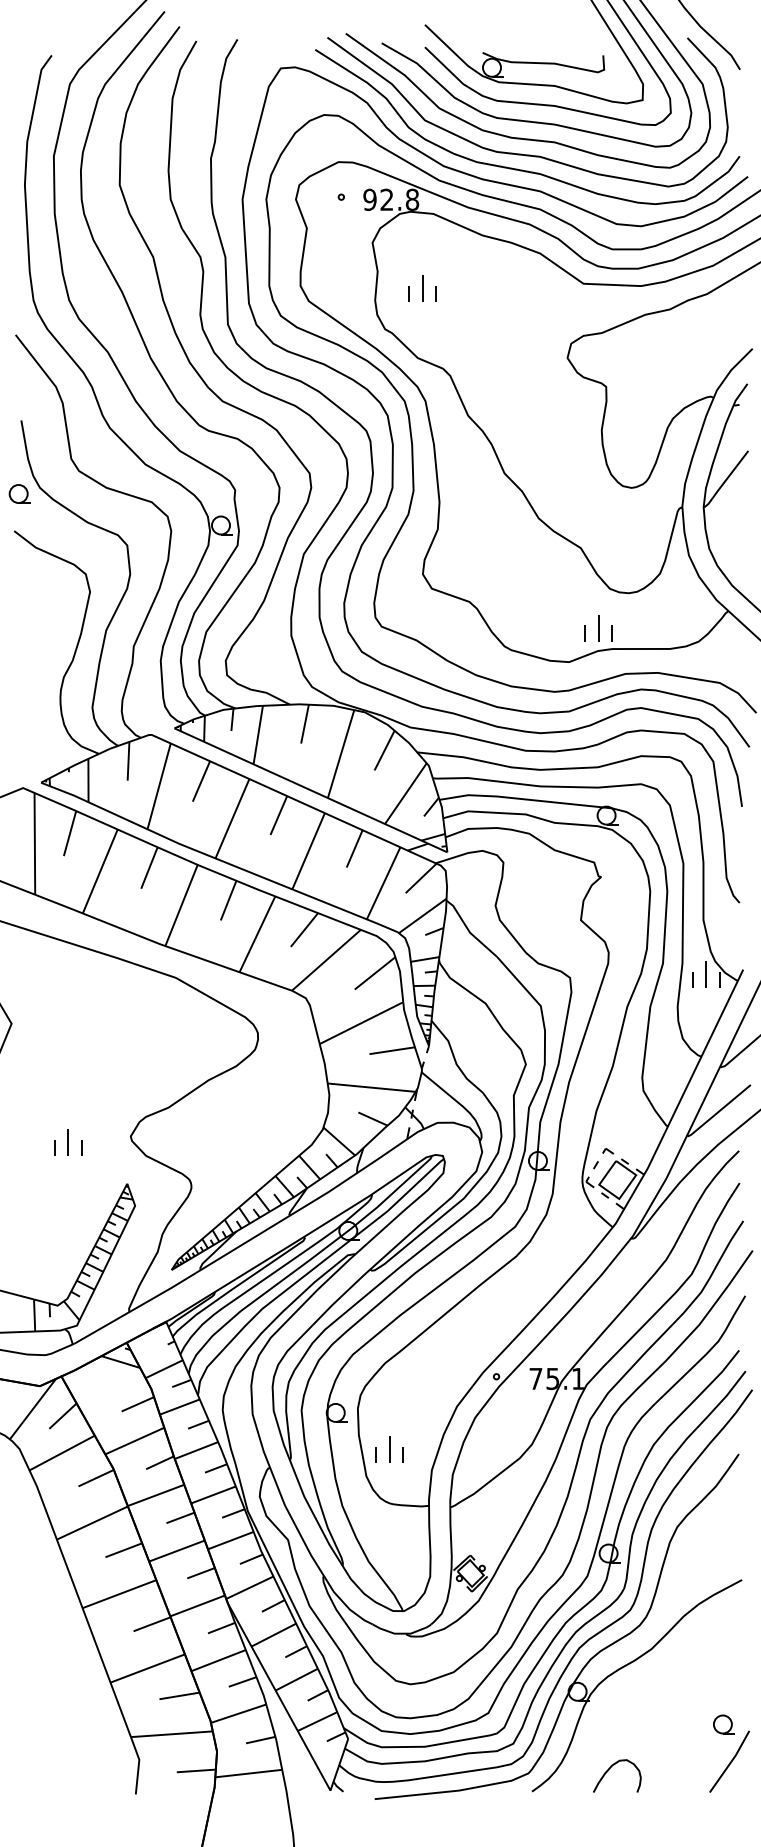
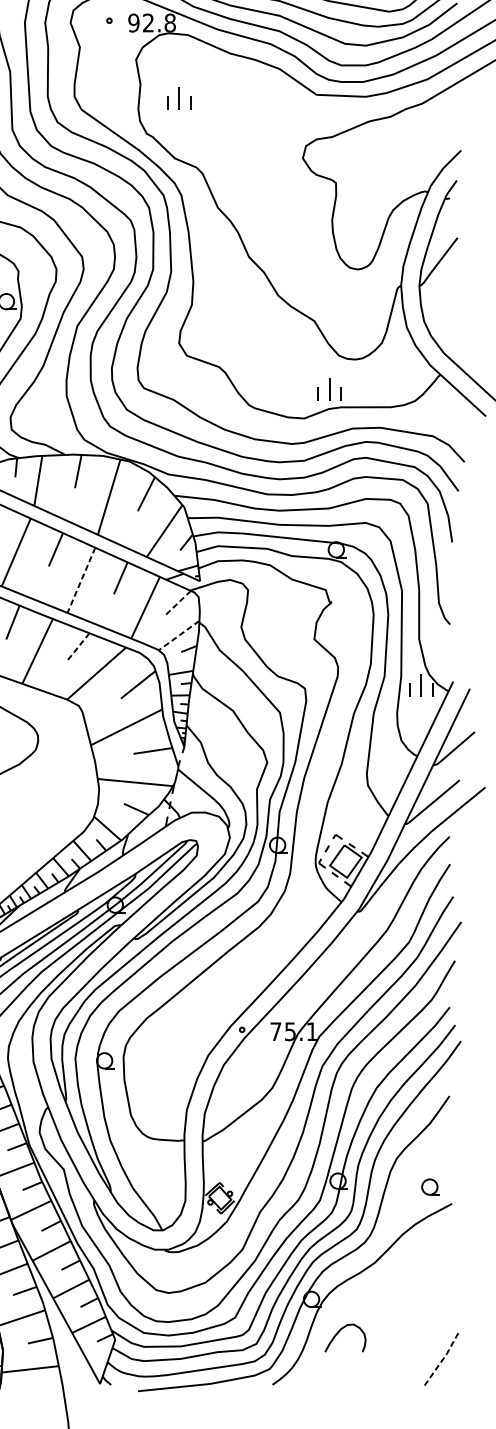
line: (308, 851) -> (81, 580), solid -> dashed
line: (420, 878) -> (177, 603), solid -> dashed
line: (422, 916) -> (178, 636), solid -> dashed
line: (304, 930) -> (77, 648), solid -> dashed
part: (389, 1449) -> (150, 1092), removed
part: (723, 1724) -> (430, 1187), moved
line: (731, 1761) -> (443, 1359), solid -> dashed
curve: (609, 1770) -> (338, 1333), moved

